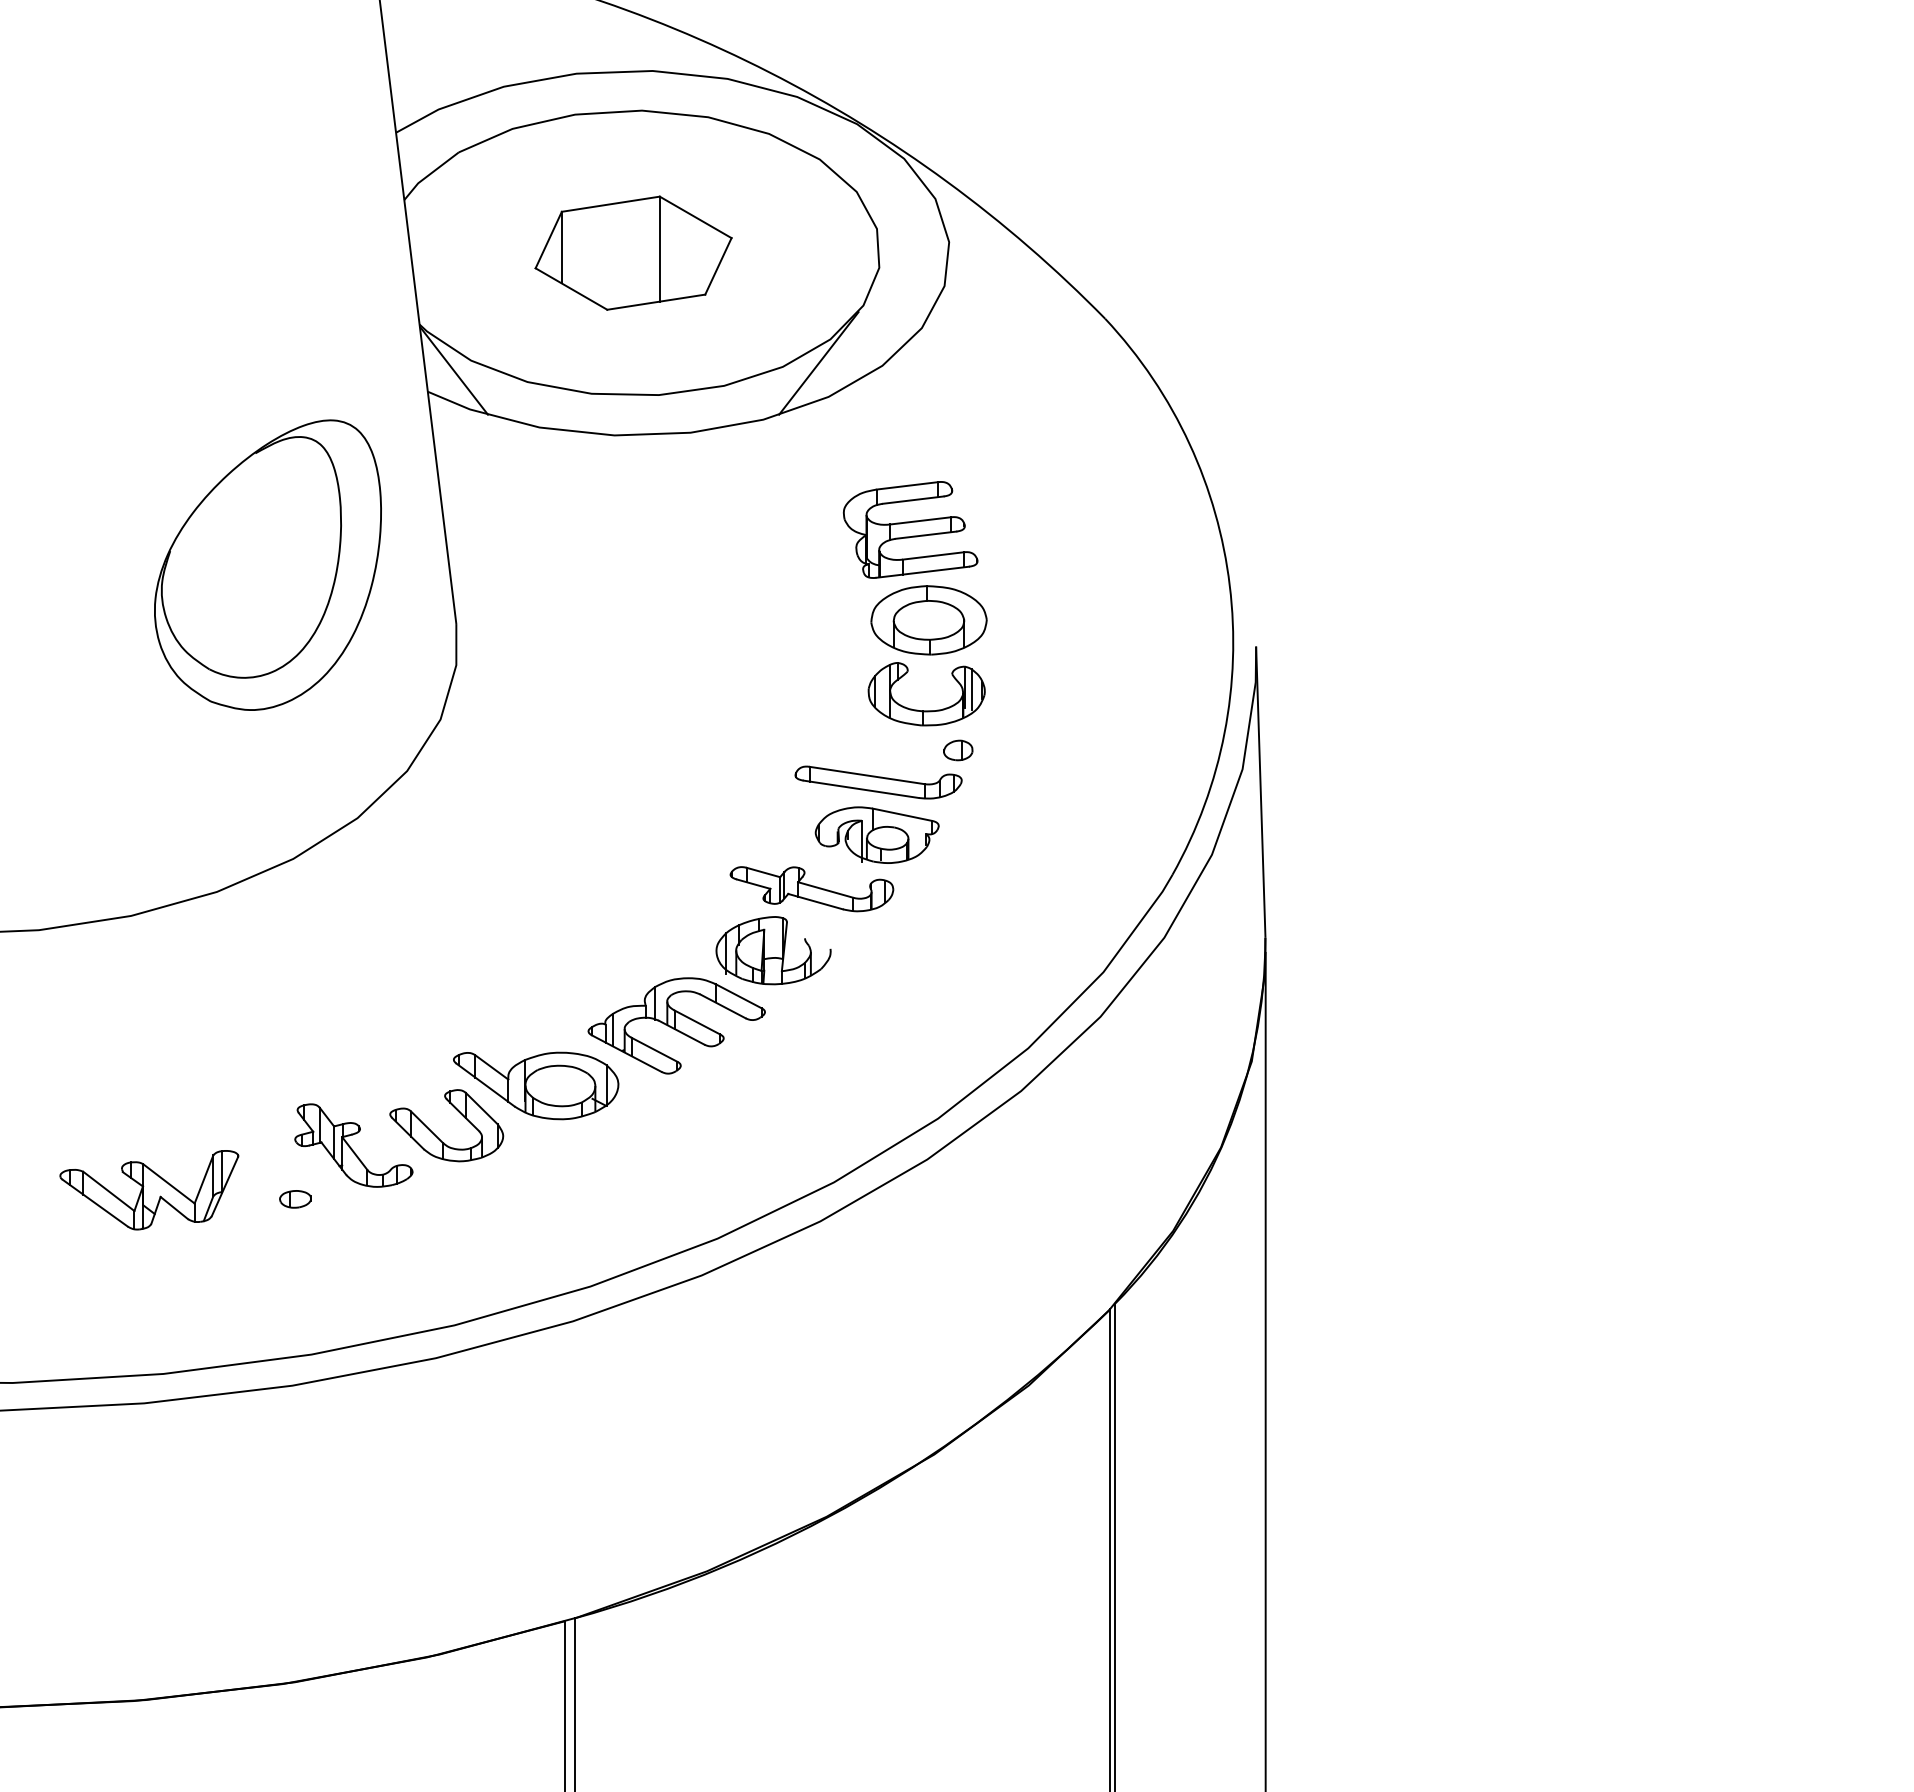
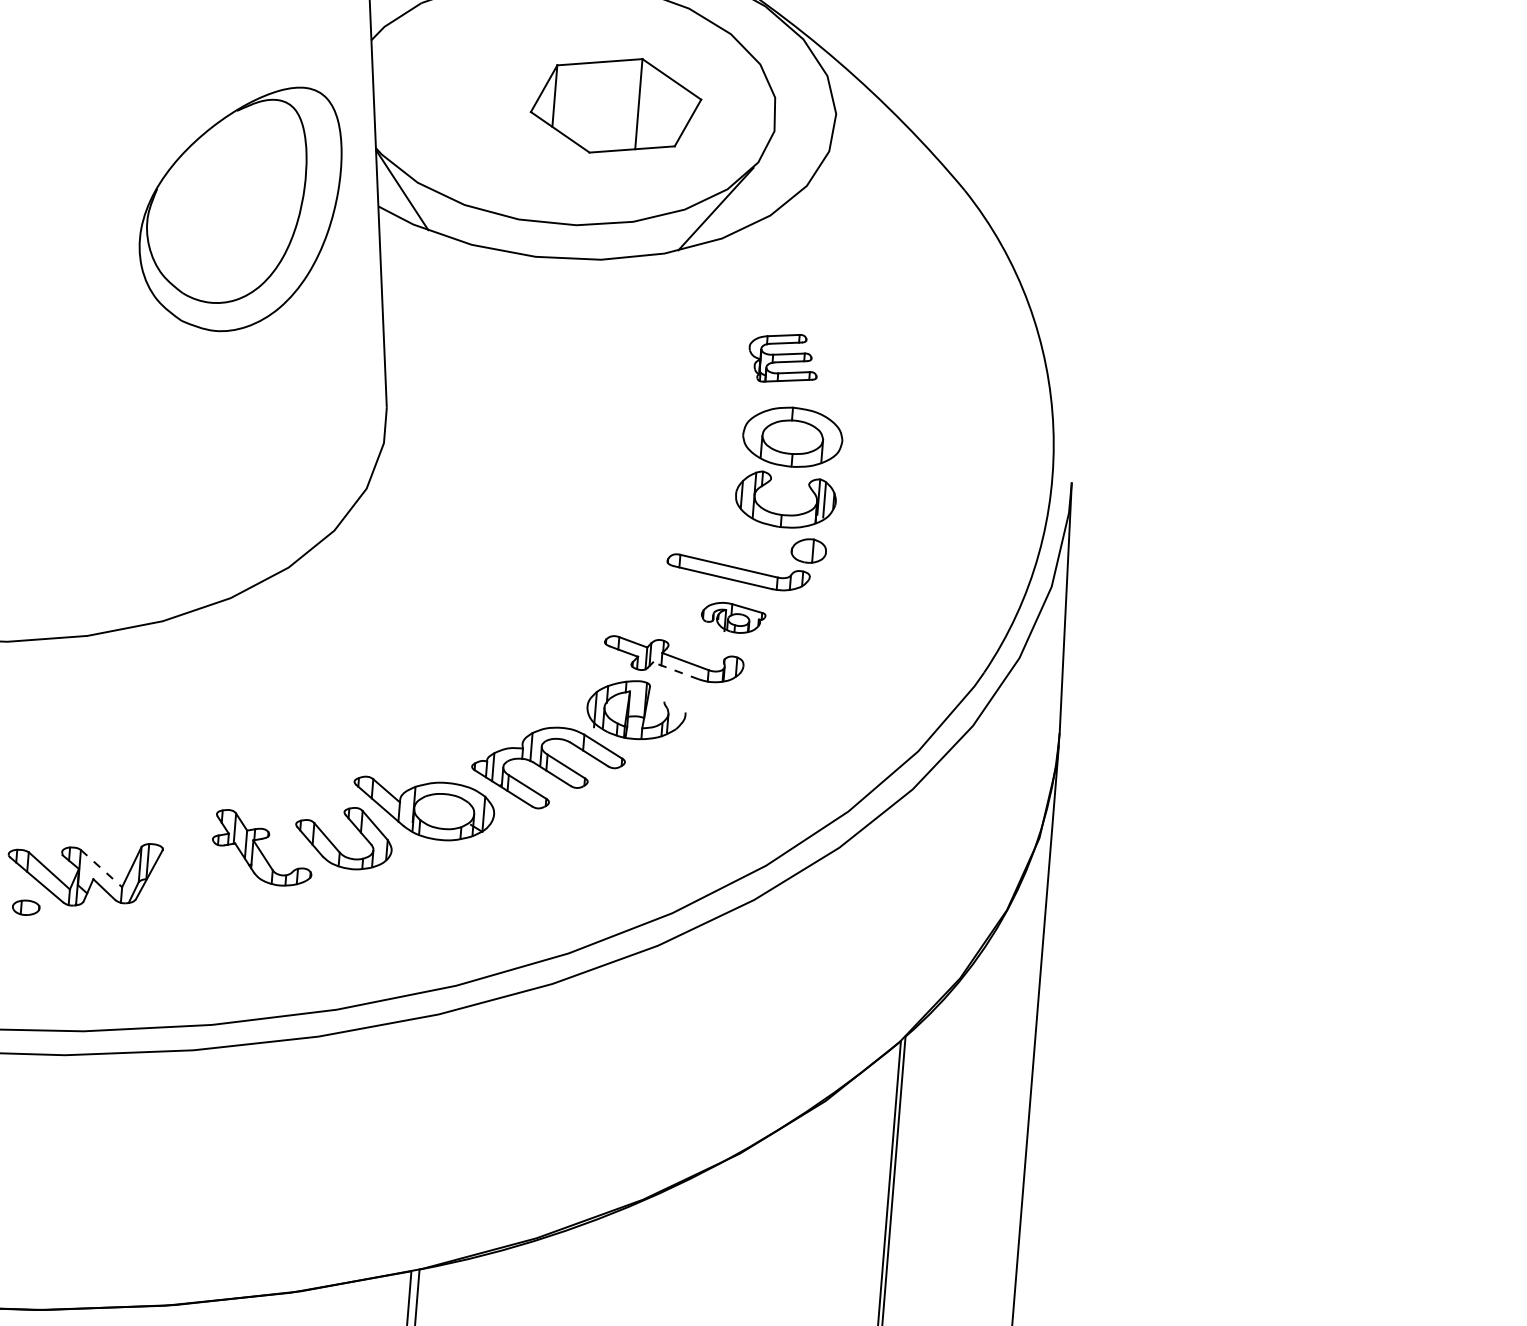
part: (633, 252) -> (616, 105), moved
part: (910, 529) -> (783, 358), size x0.6
part: (267, 564) -> (239, 207), moved
part: (958, 750) -> (809, 551), size x1.4
part: (876, 834) -> (732, 617), size x0.6
line: (815, 901) -> (675, 670), solid -> dashed
line: (169, 1184) -> (101, 869), solid -> dashed
part: (295, 1199) -> (26, 907), moved

